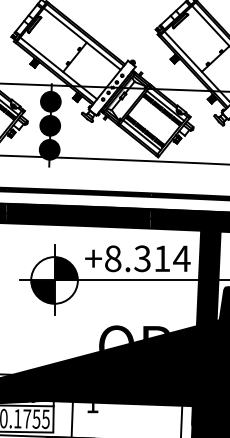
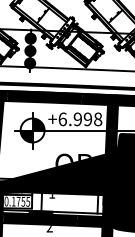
text: (147, 259) -> (80, 119), +8.314 -> +6.998

